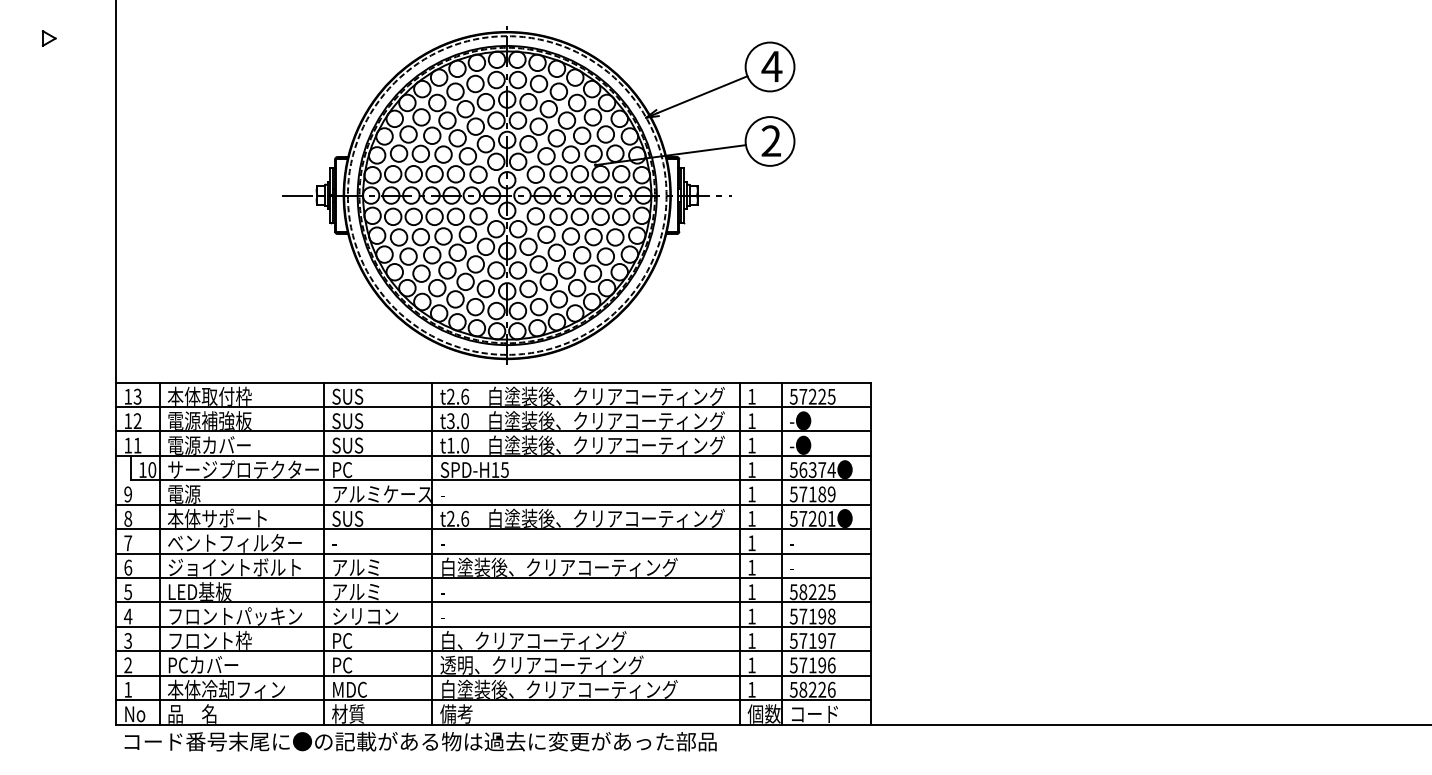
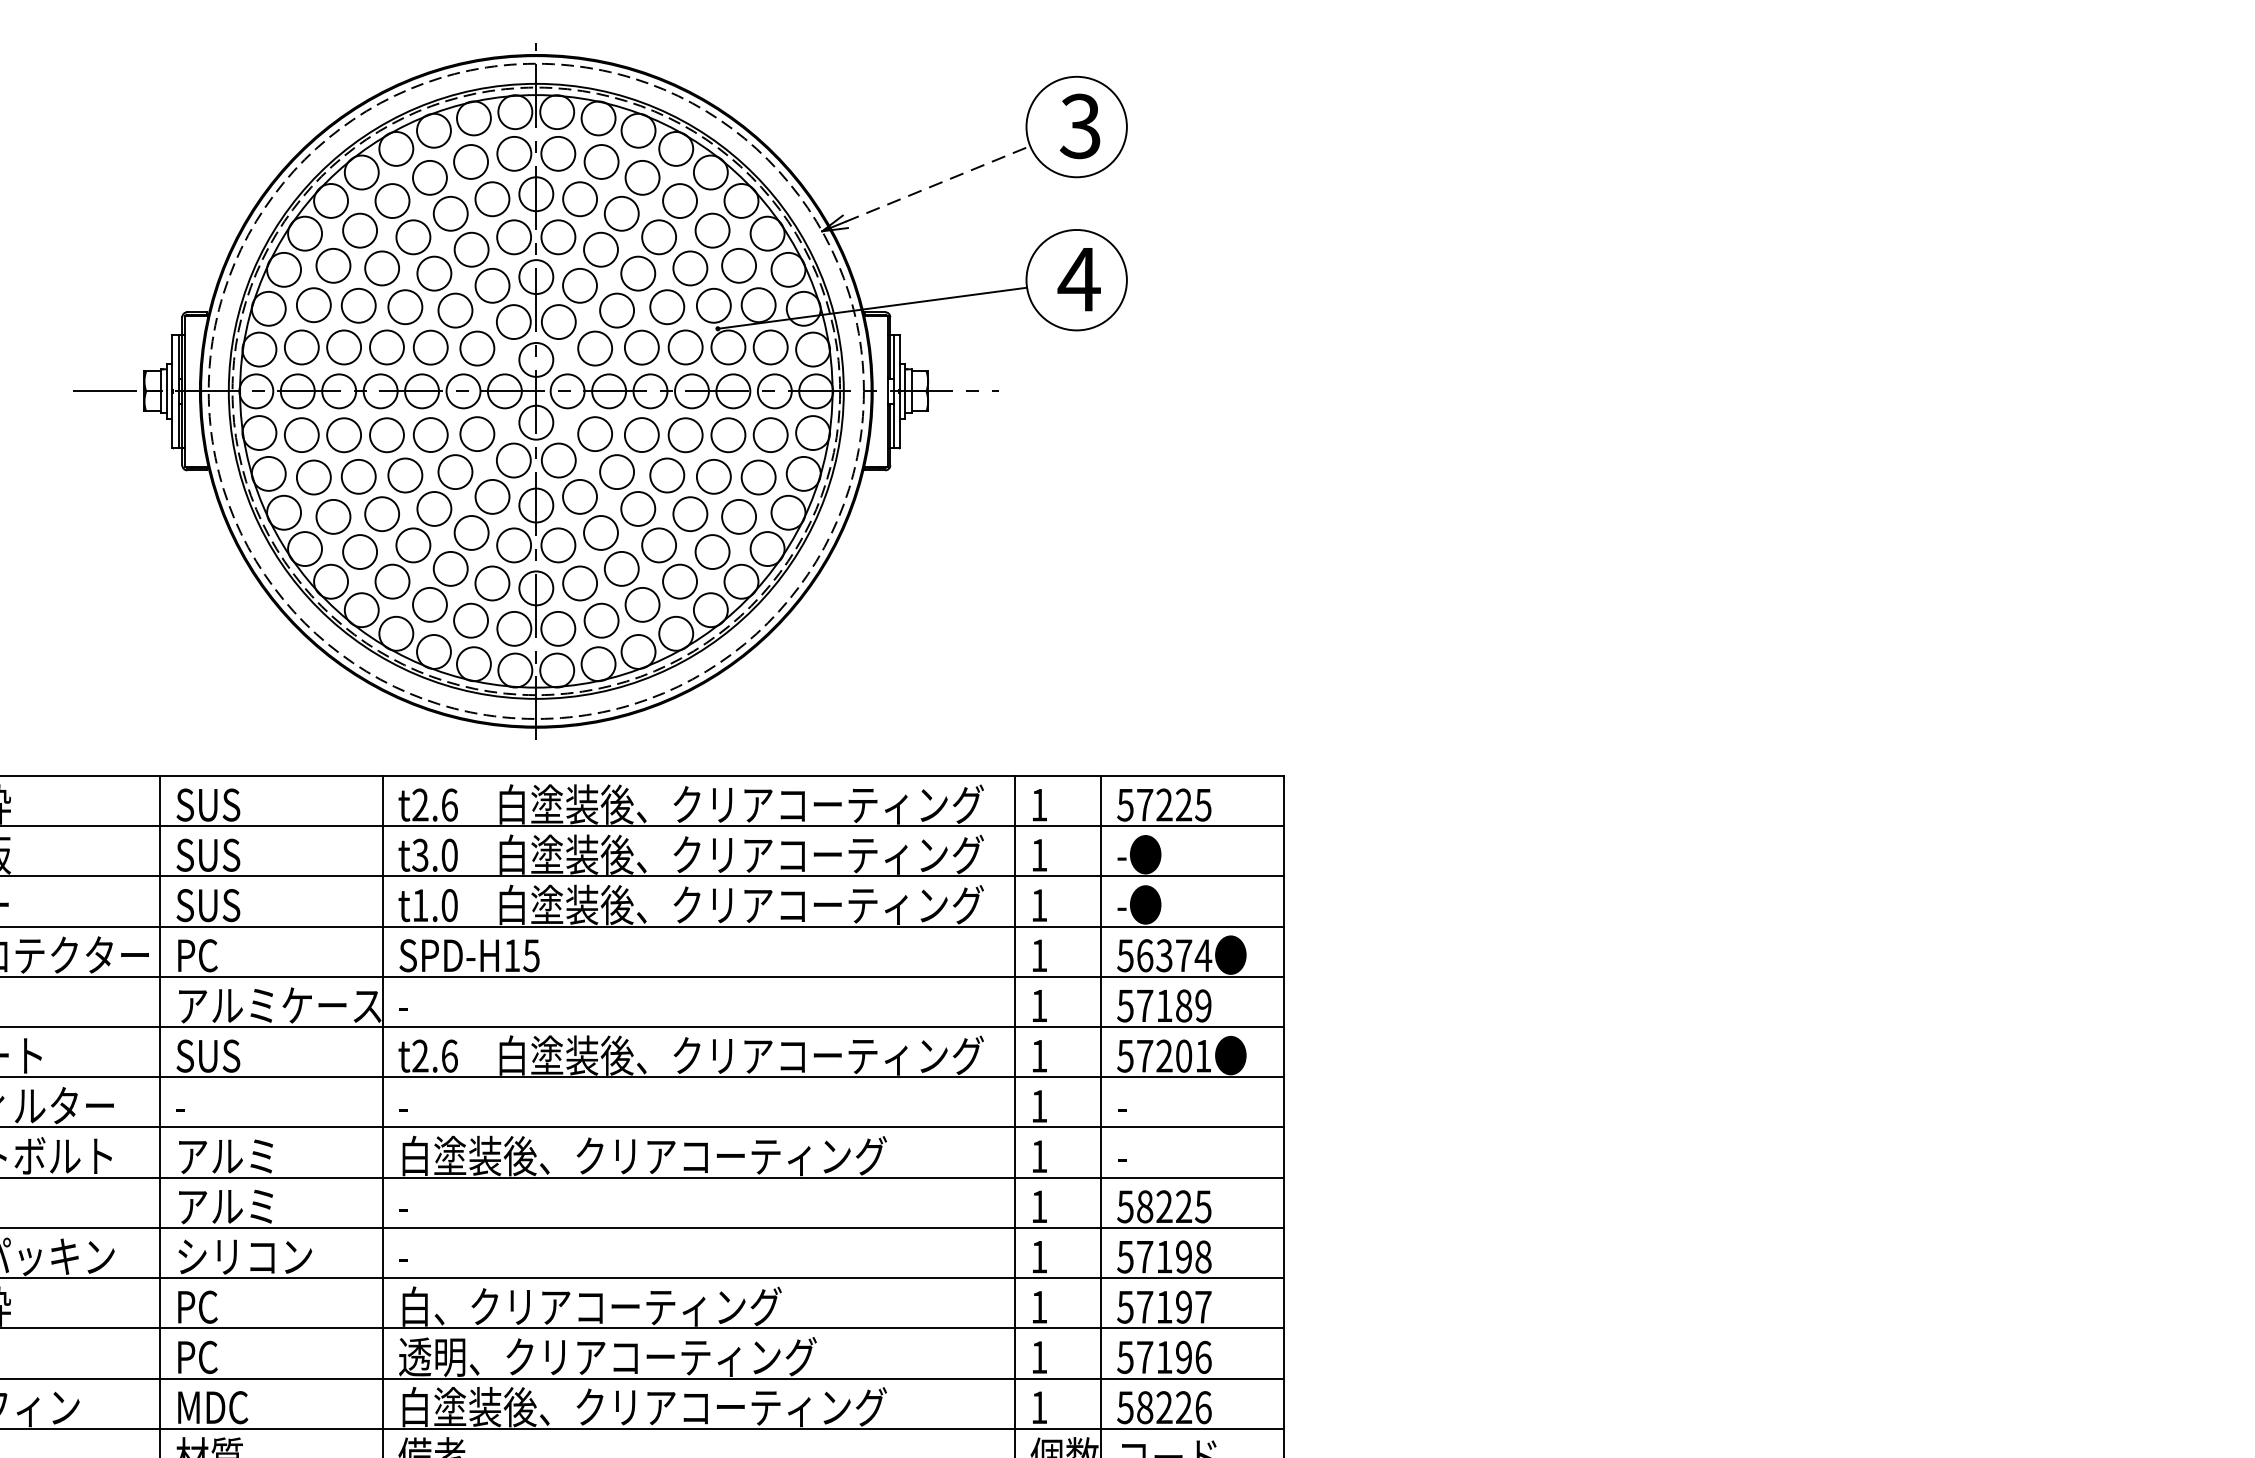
text: (771, 66) -> (1079, 126), 4 -> 3
line: (702, 94) -> (937, 183), solid -> dashed
text: (770, 140) -> (1077, 278), 2 -> 4

